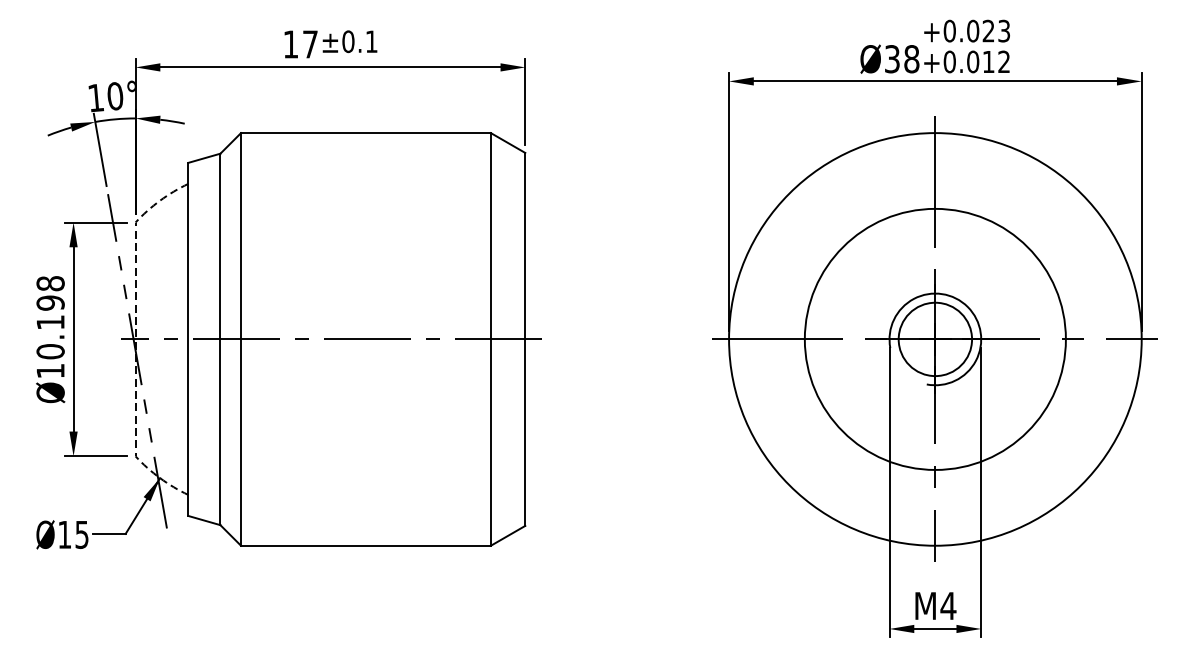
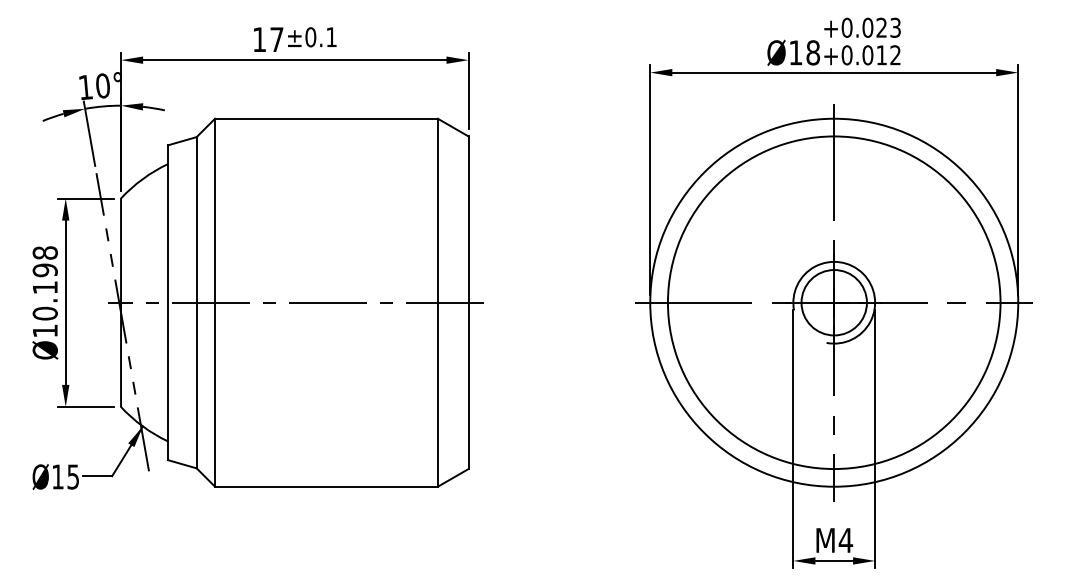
text: (891, 58) -> (795, 52), Ø38 -> Ø18
circle: (934, 339) -> (833, 302), size x1.43
line: (136, 340) -> (121, 303), dashed -> solid

